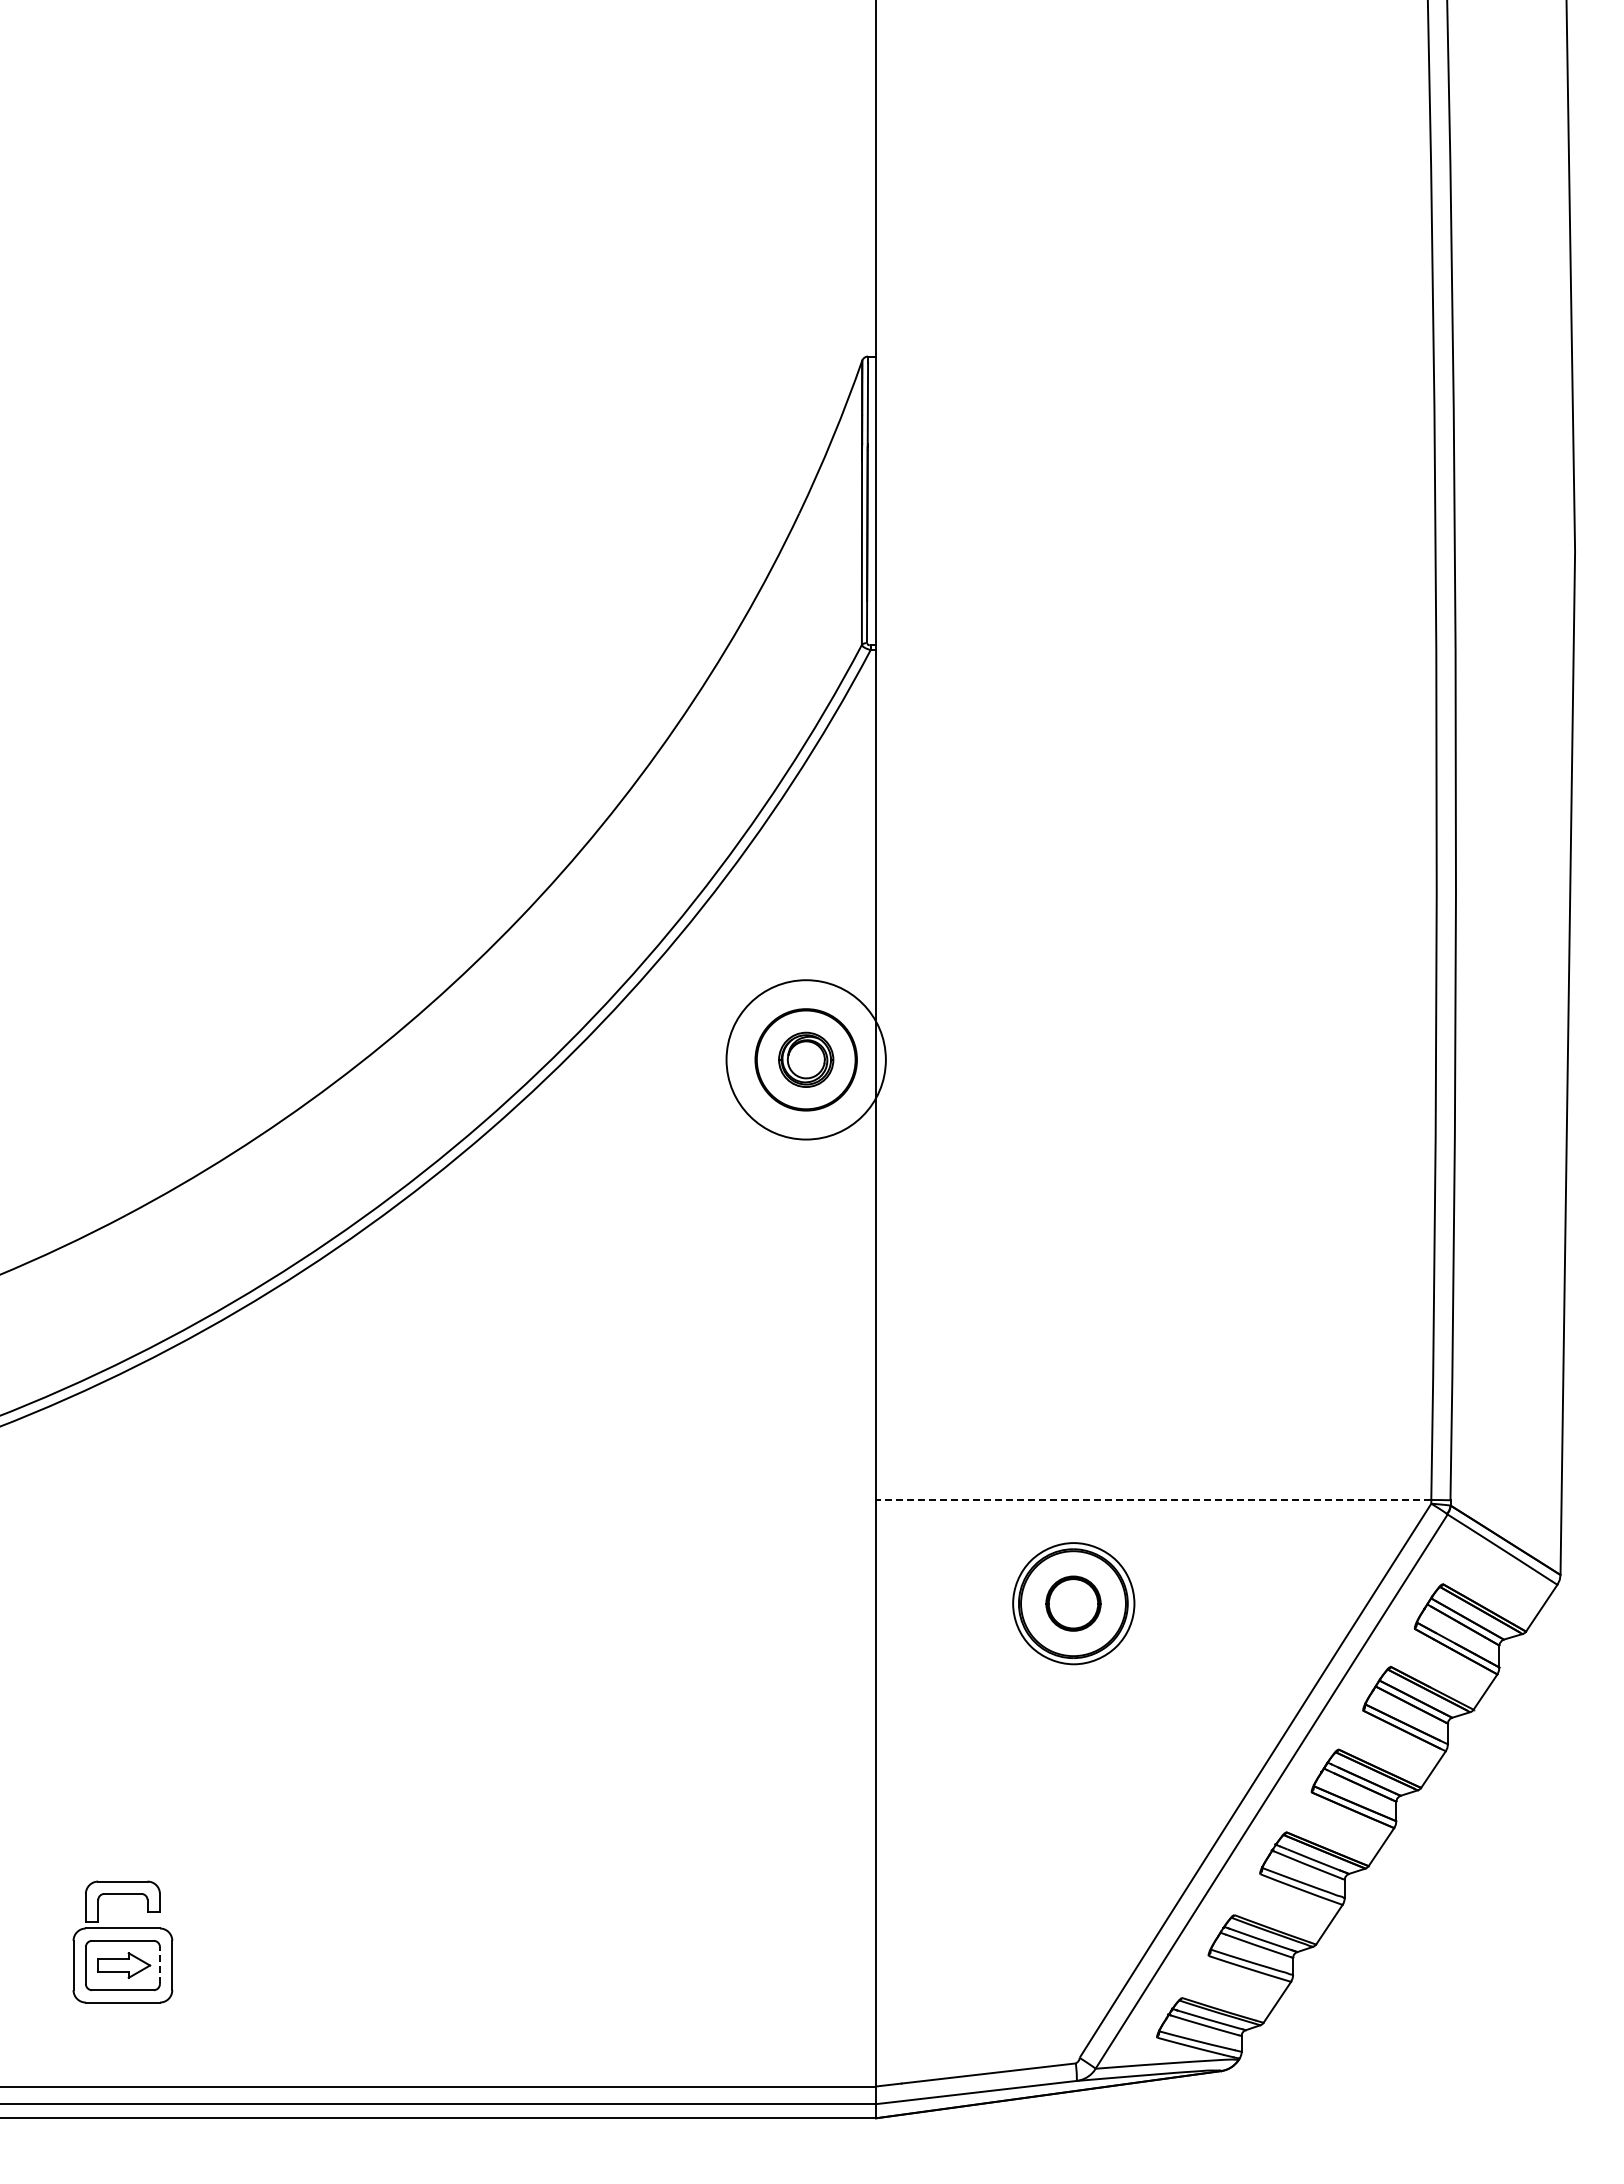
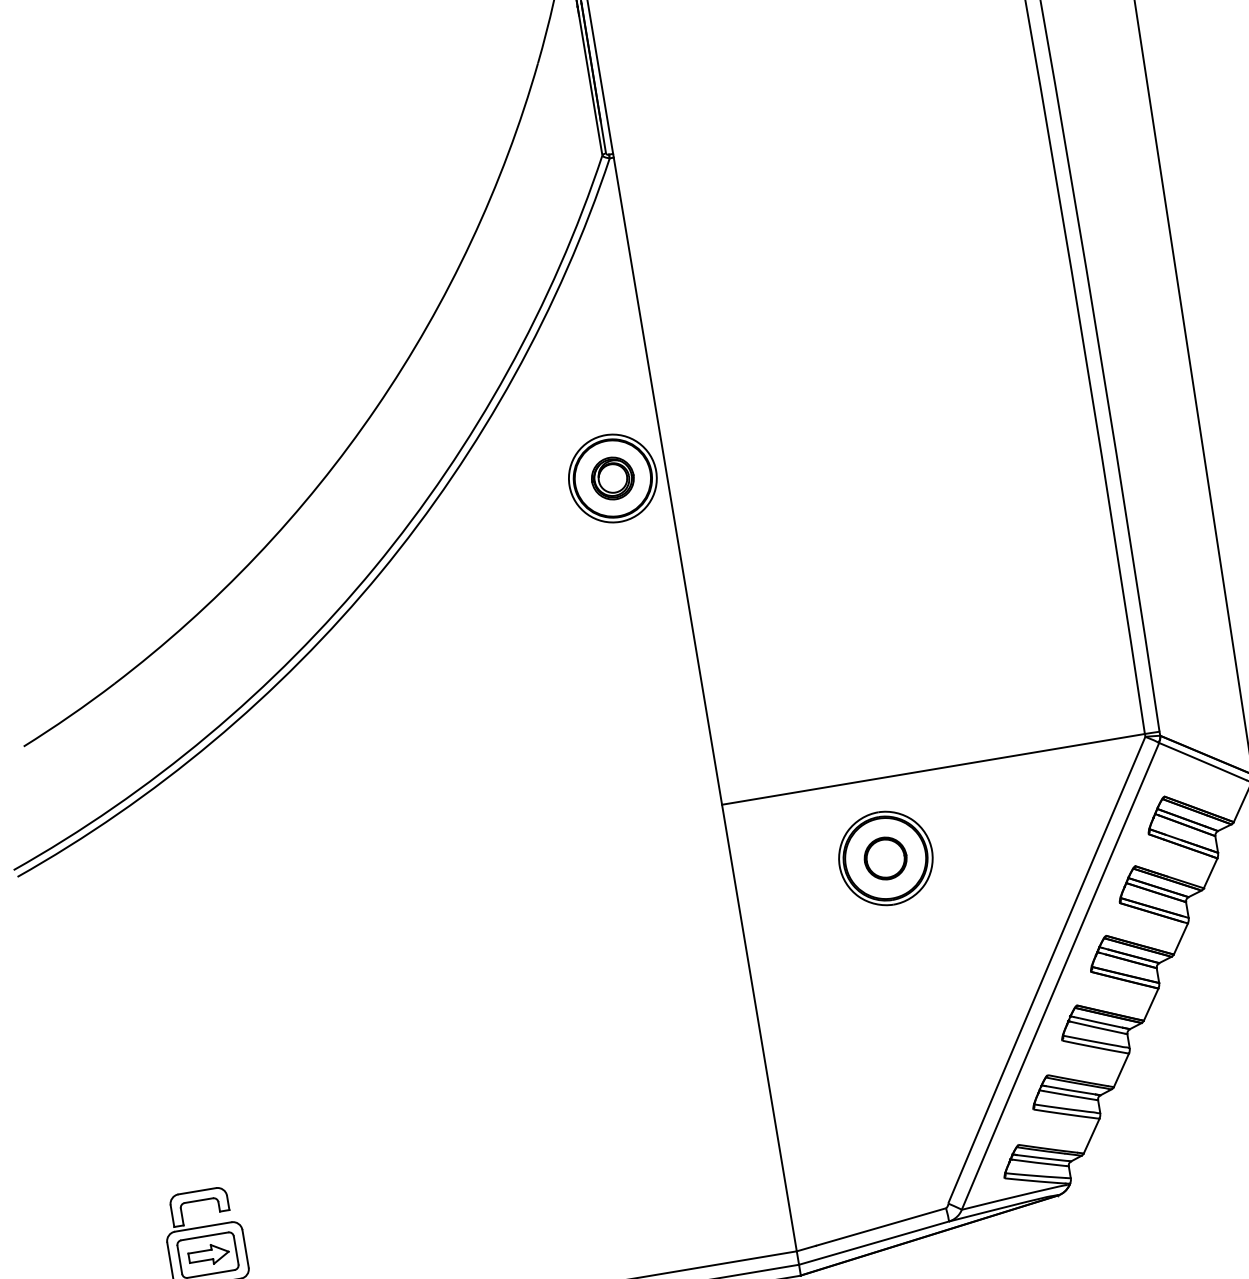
circle: (806, 1059) -> (613, 478), size x0.71
line: (1153, 1499) -> (933, 769), dashed -> solid
line: (159, 1965) -> (235, 1250), dashed -> solid

